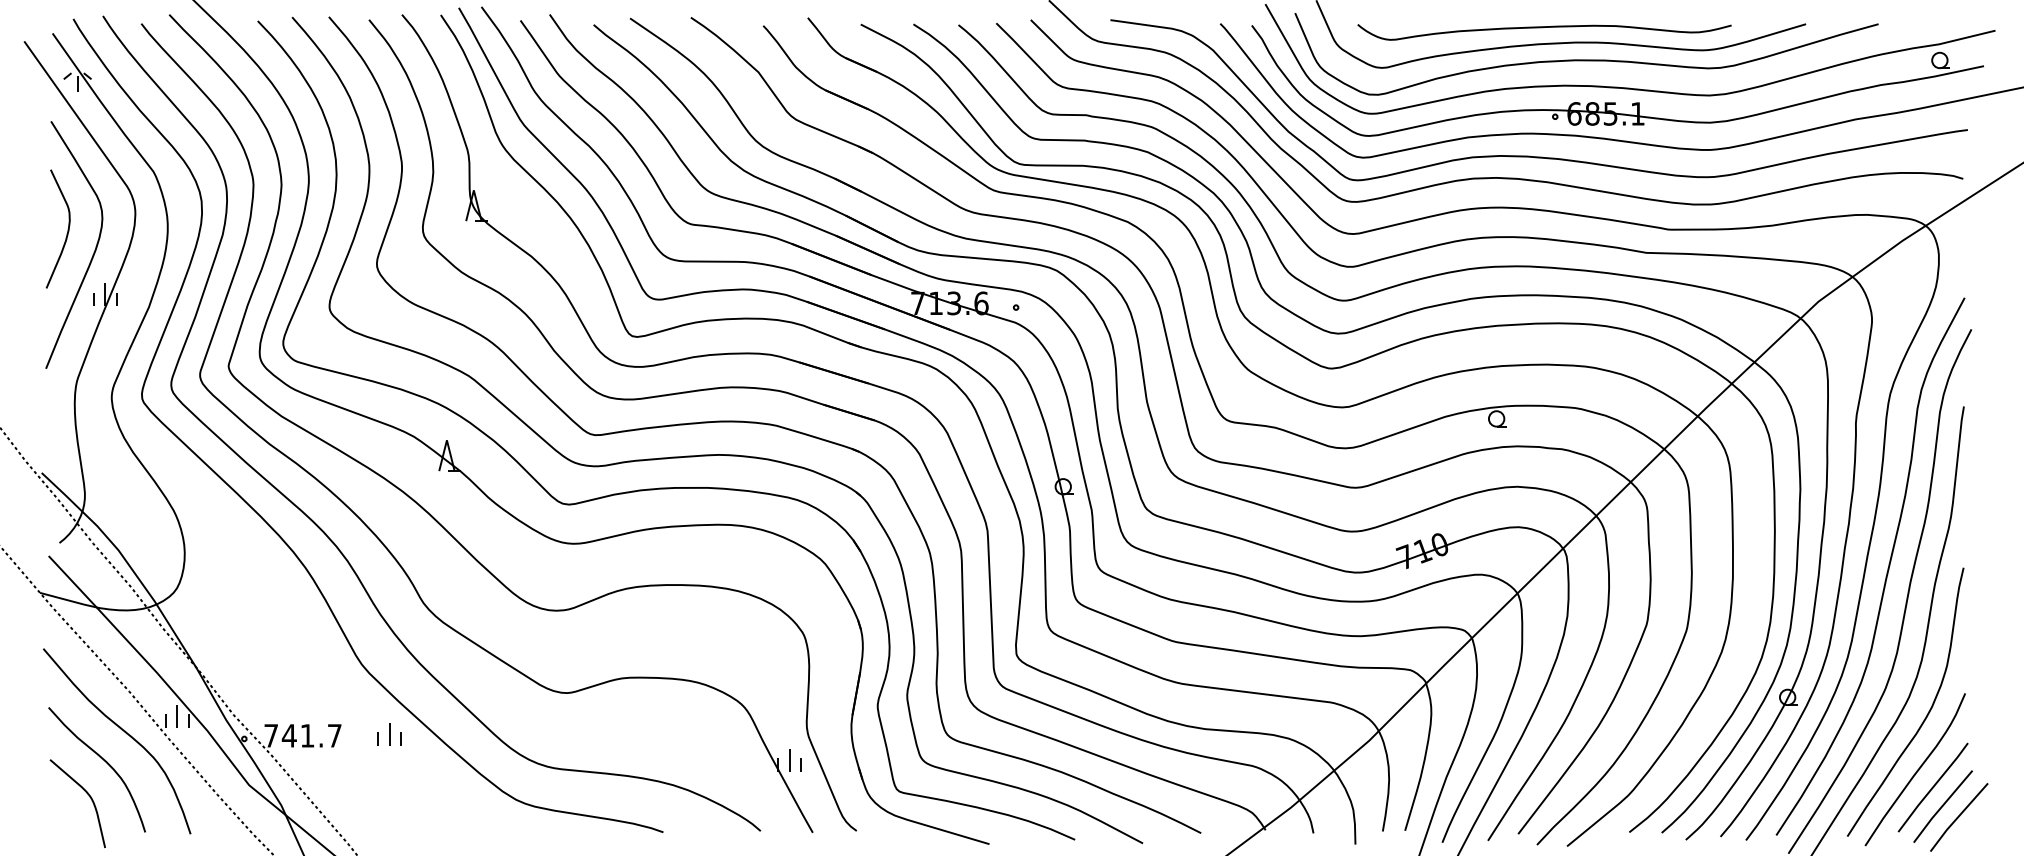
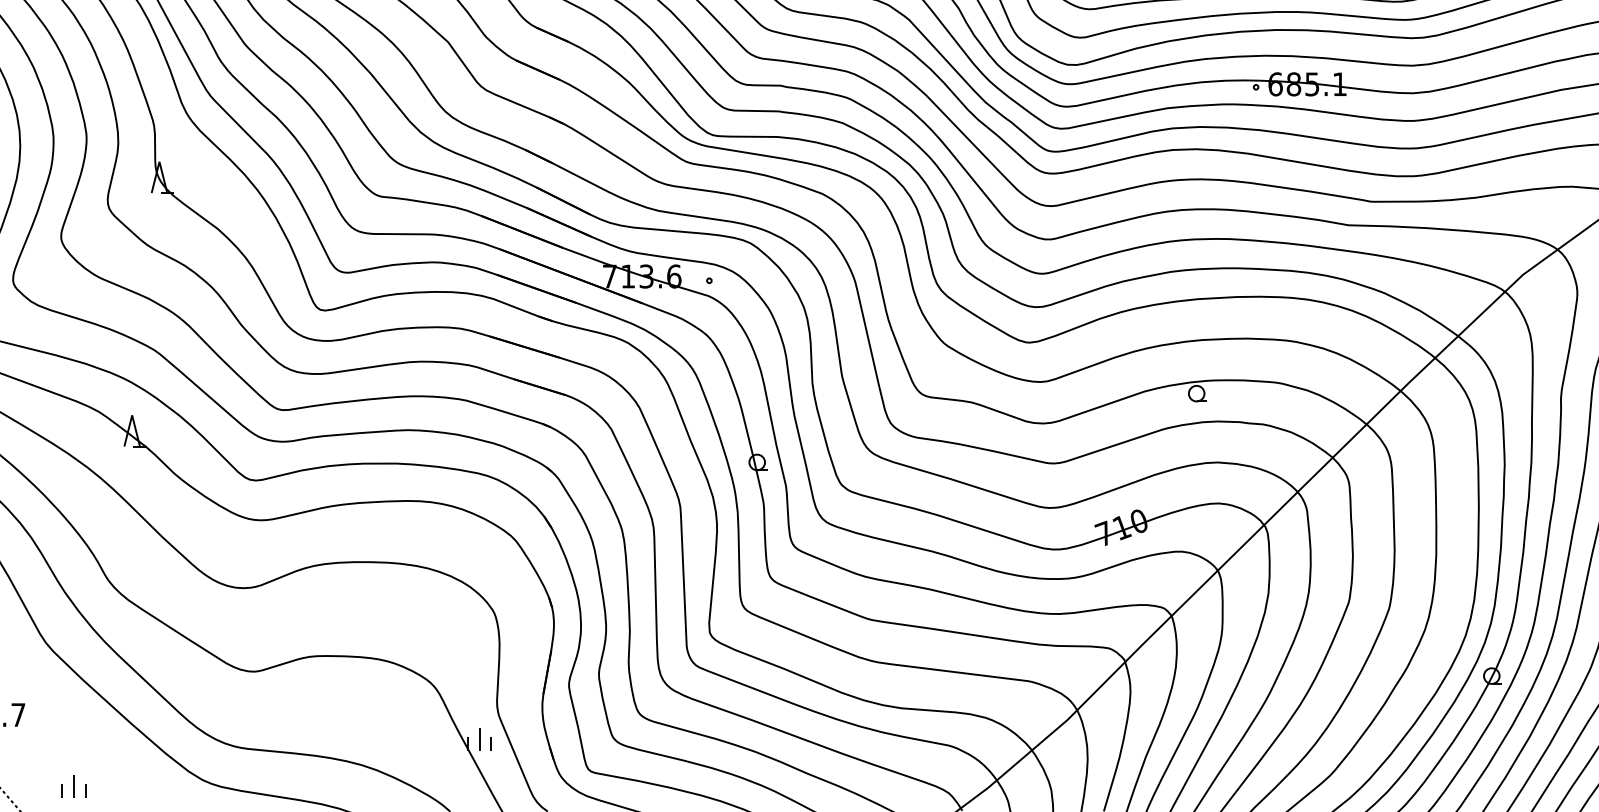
part: (389, 734) -> (73, 786), moved

